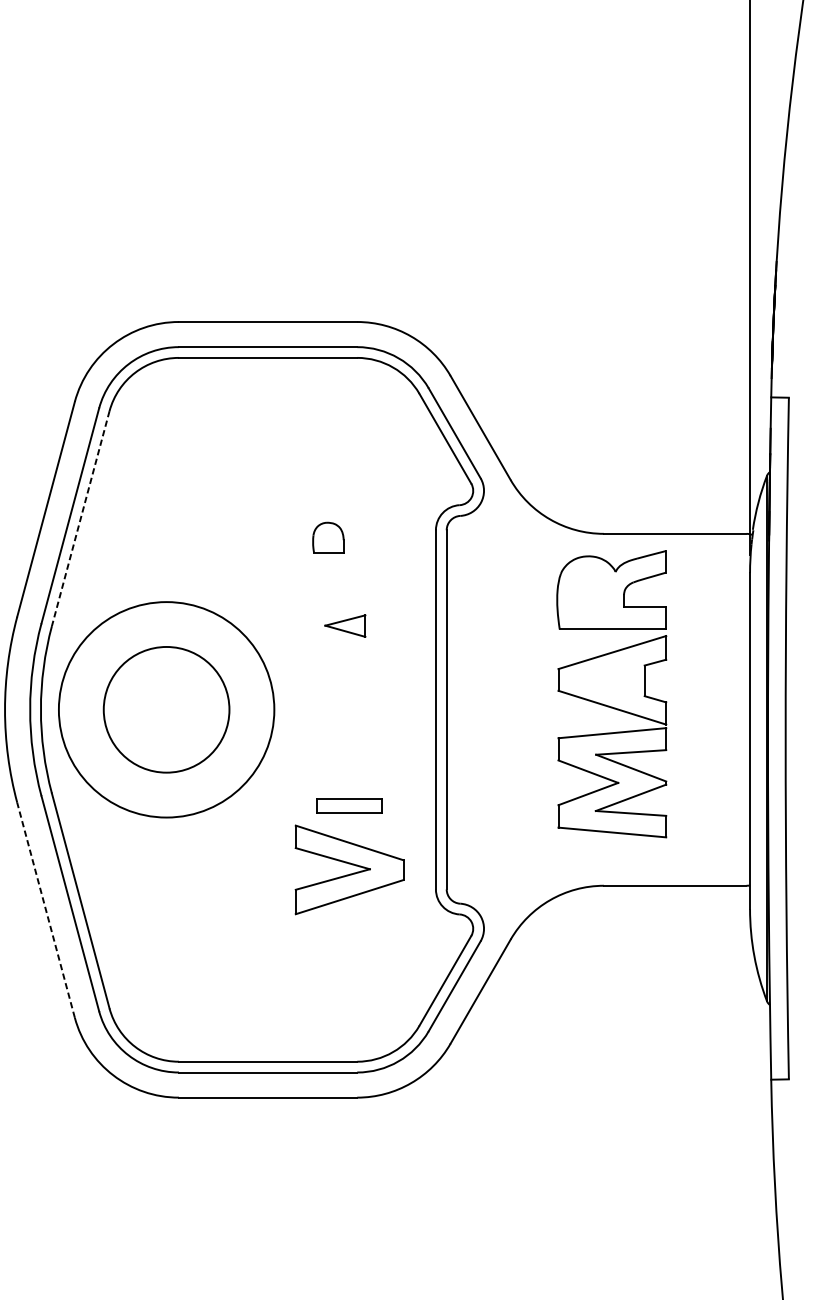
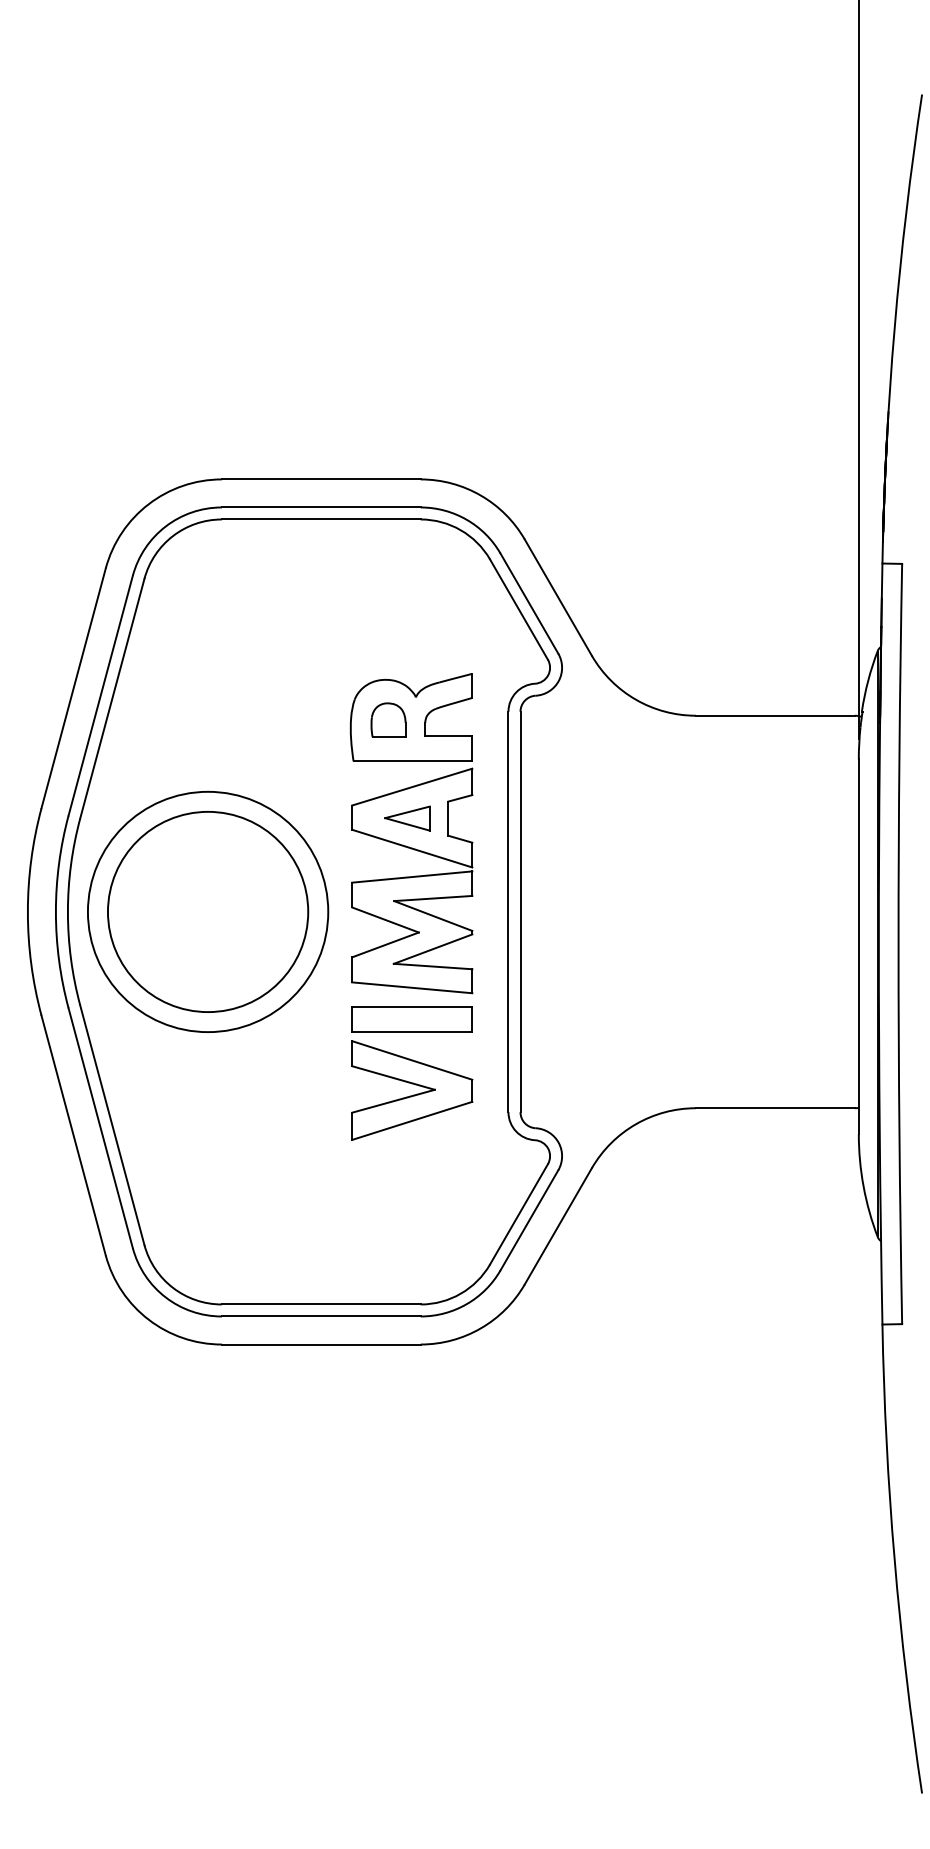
line: (80, 519) -> (112, 699), dashed -> solid
part: (611, 694) -> (411, 833), moved
circle: (166, 709) -> (207, 911), size x1.43
part: (348, 806) -> (411, 1019), size x1.67
line: (45, 910) -> (73, 1135), dashed -> solid

